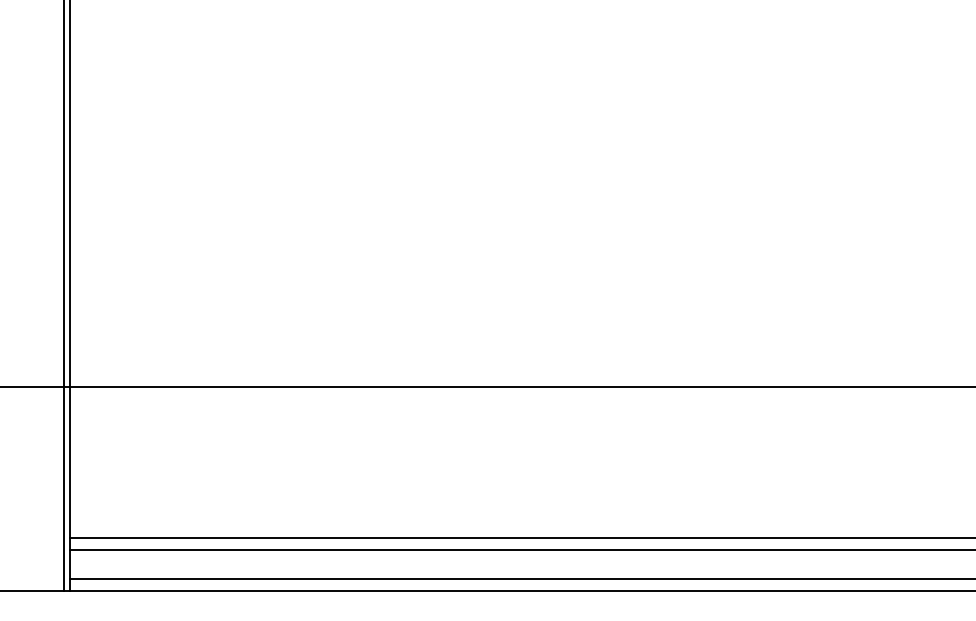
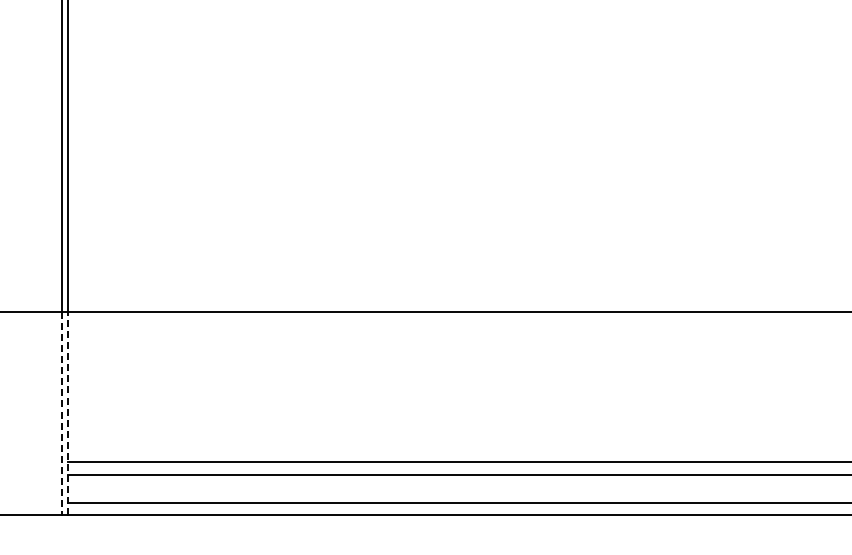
line: (64, 489) -> (62, 413), solid -> dashed
line: (70, 489) -> (68, 413), solid -> dashed

